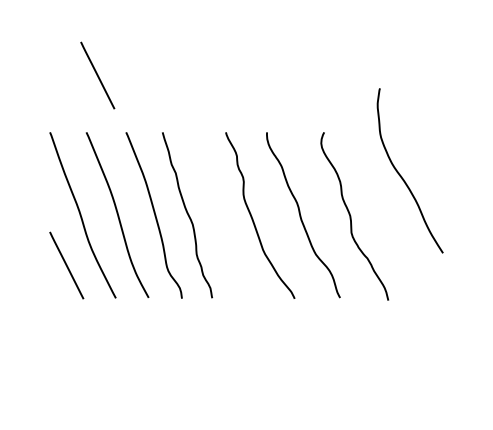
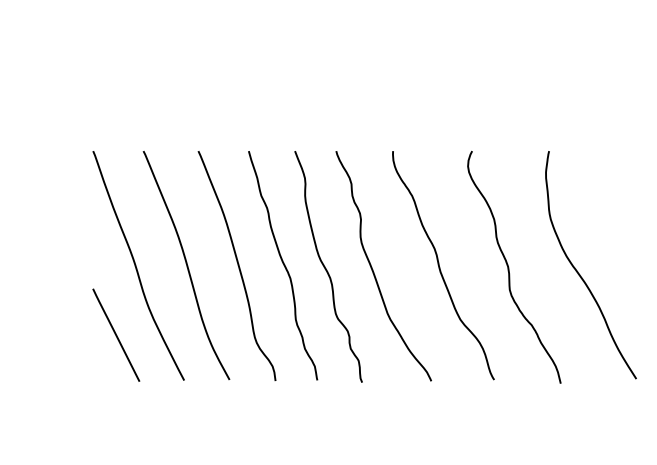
line: (97, 75) -> (158, 72), removed
curve: (402, 176) -> (580, 272), moved
curve: (218, 215) -> (325, 266), added

